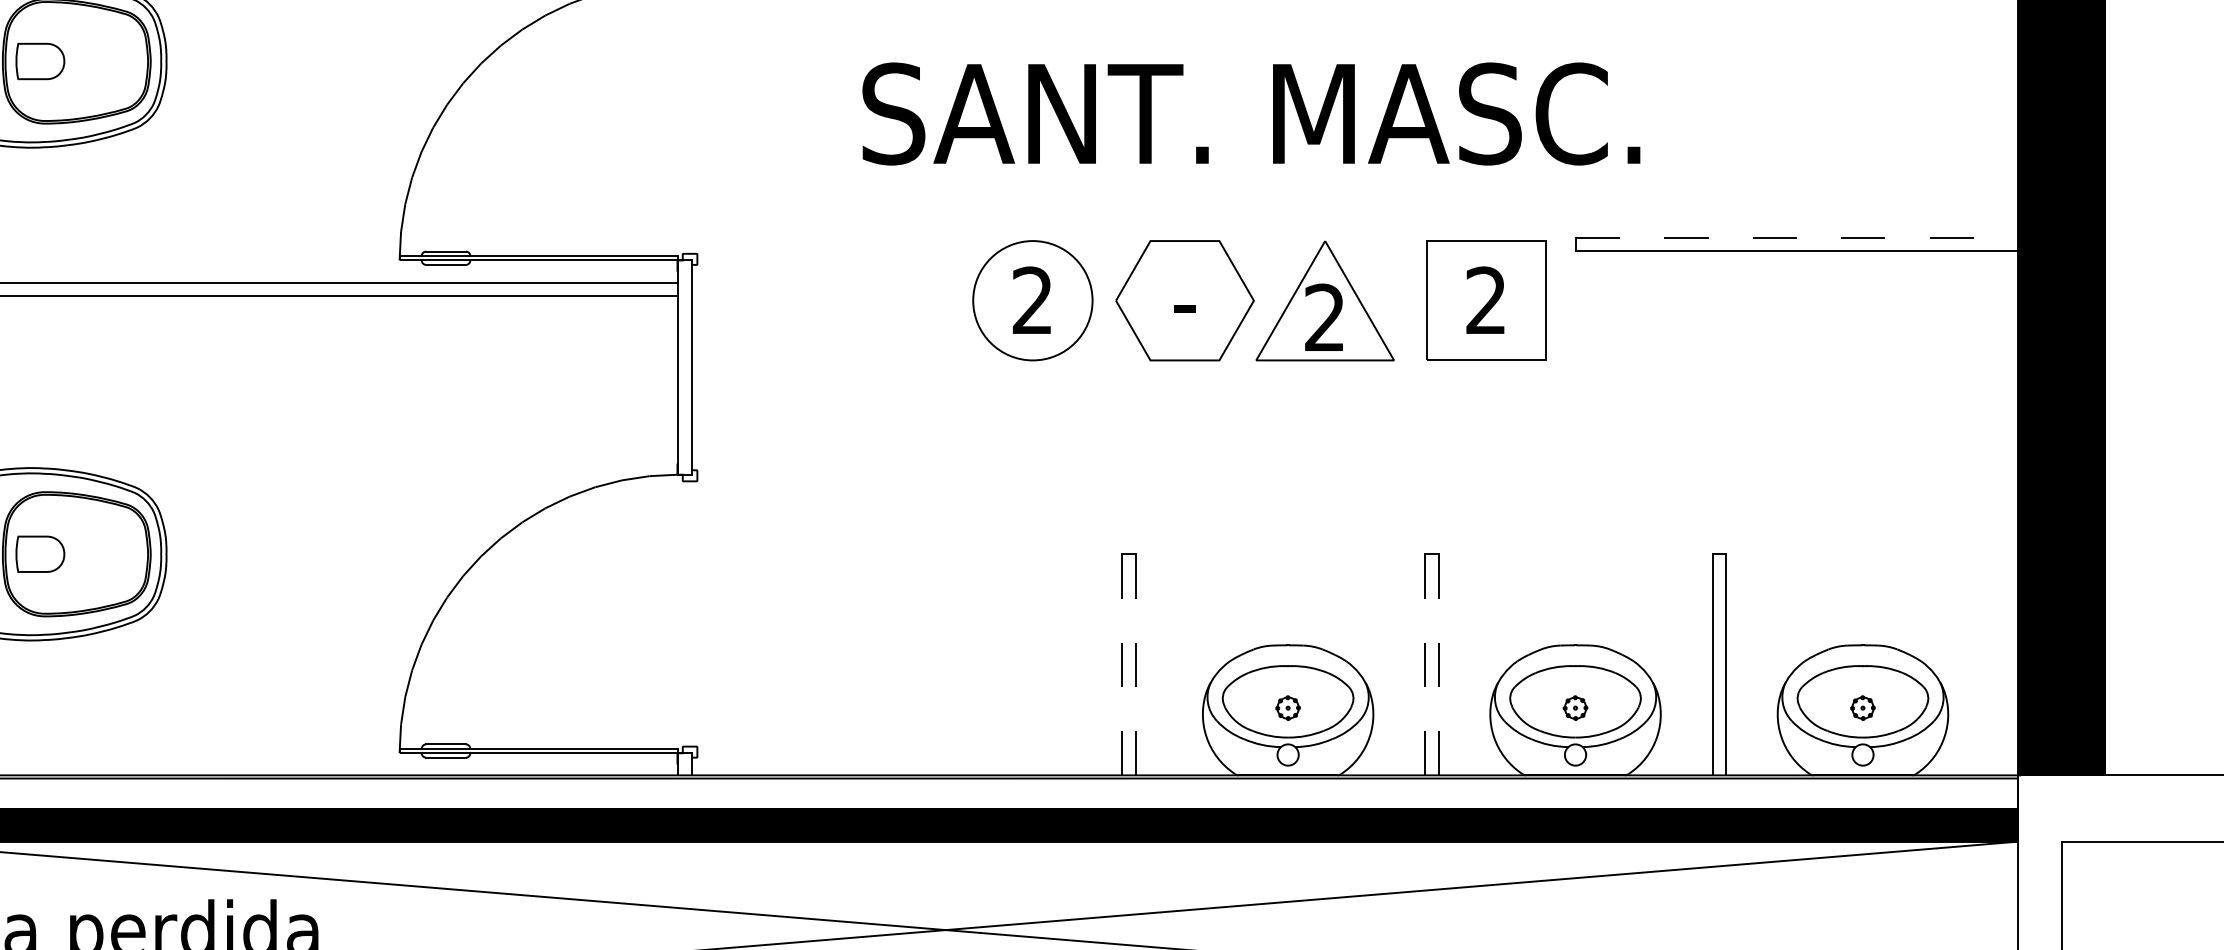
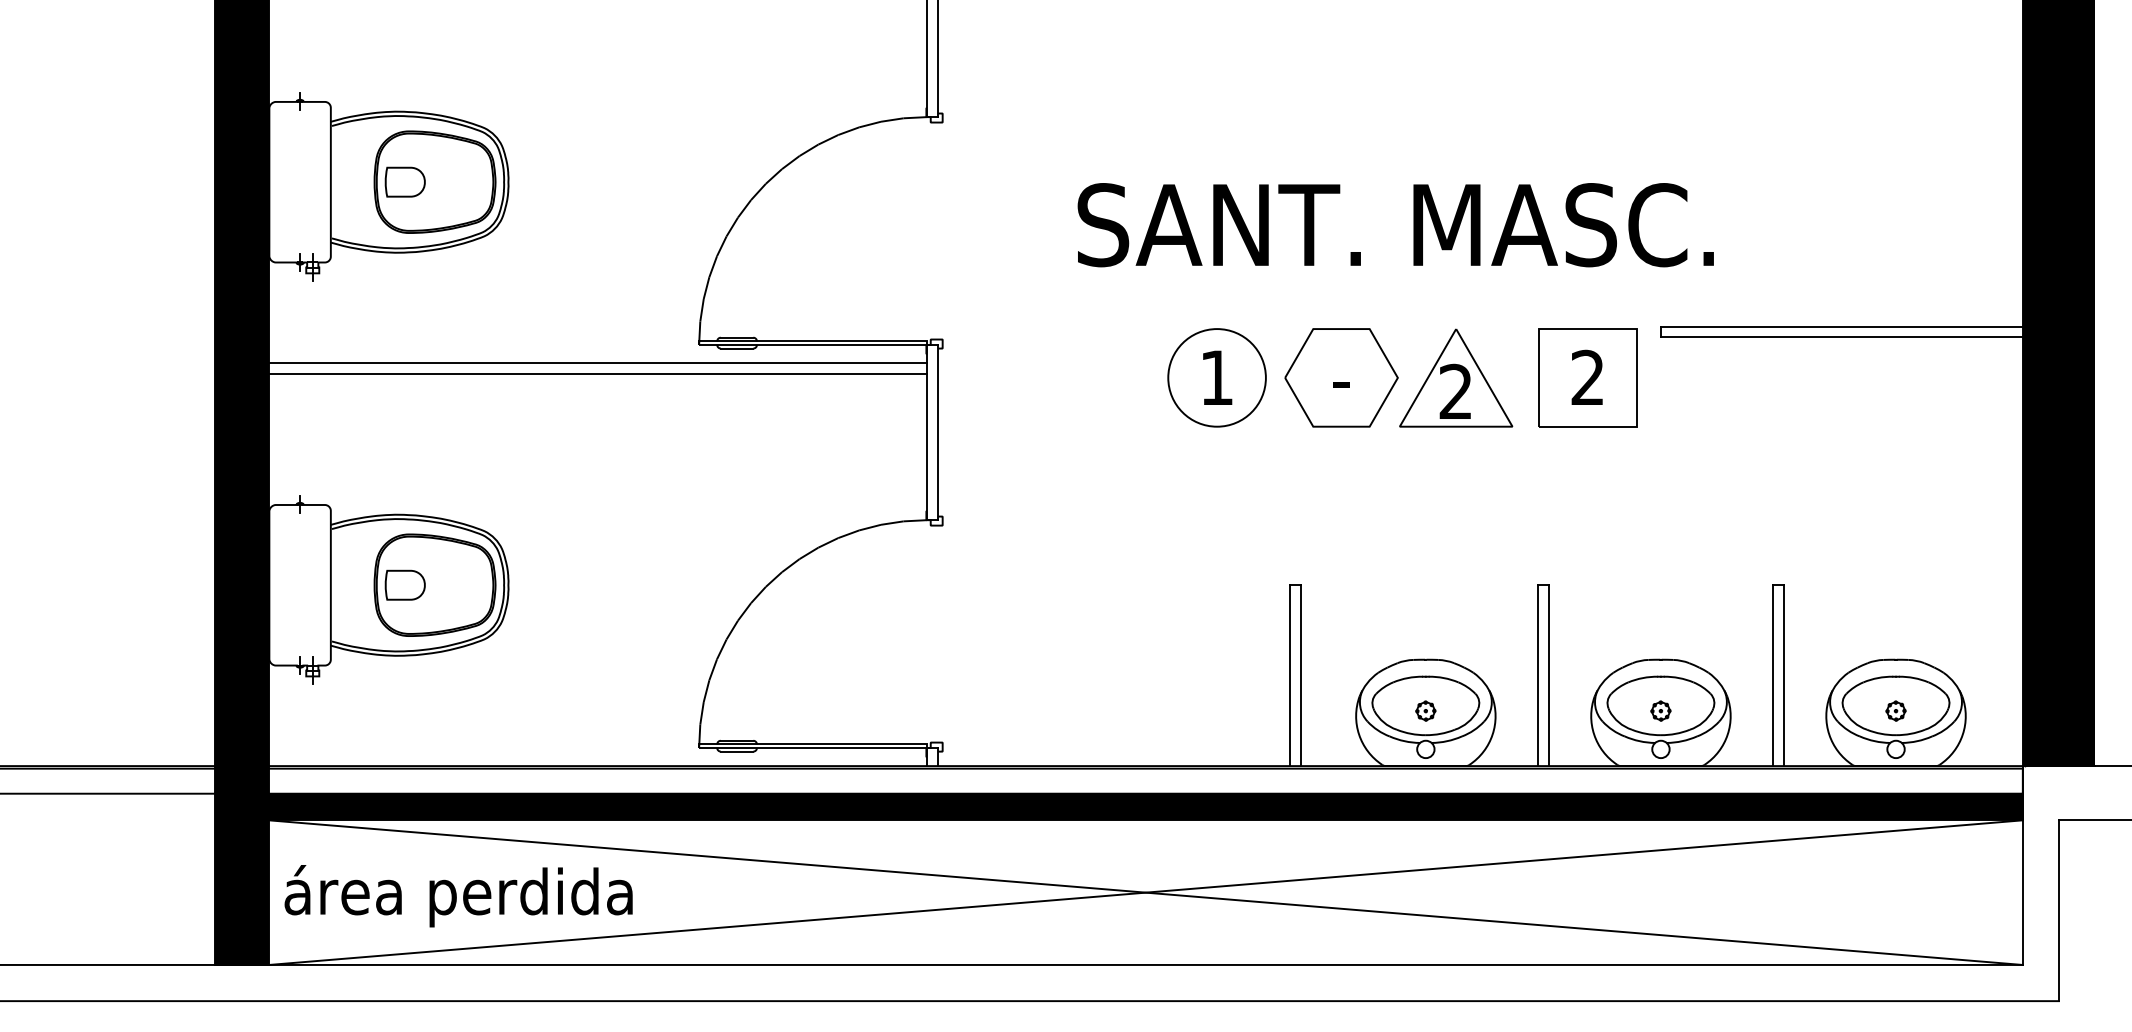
line: (1797, 237) -> (1842, 326), dashed -> solid
text: (1032, 299) -> (1216, 376), 2 -> 1
line: (1122, 664) -> (1290, 675), dashed -> solid
line: (1136, 664) -> (1301, 675), dashed -> solid
line: (1425, 664) -> (1538, 675), dashed -> solid
line: (1438, 664) -> (1548, 675), dashed -> solid

